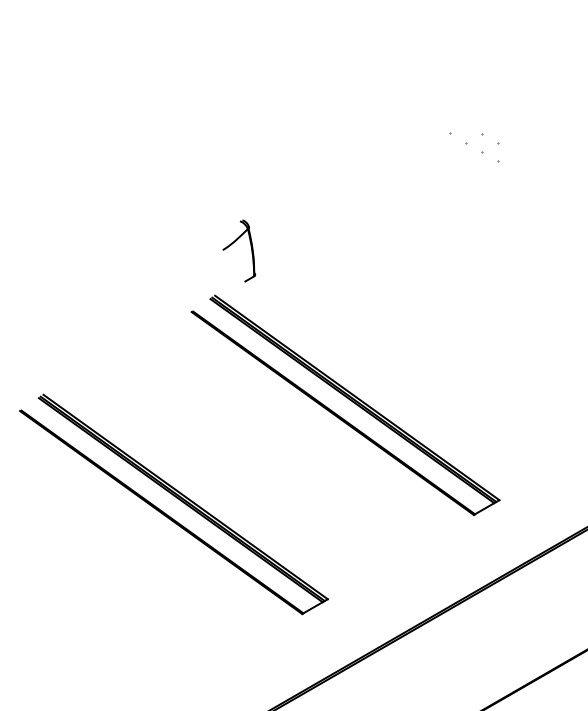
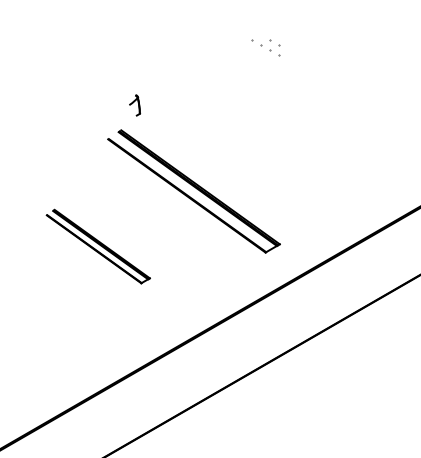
part: (238, 251) -> (134, 105), size x0.6
part: (174, 504) -> (98, 246), size x0.6

